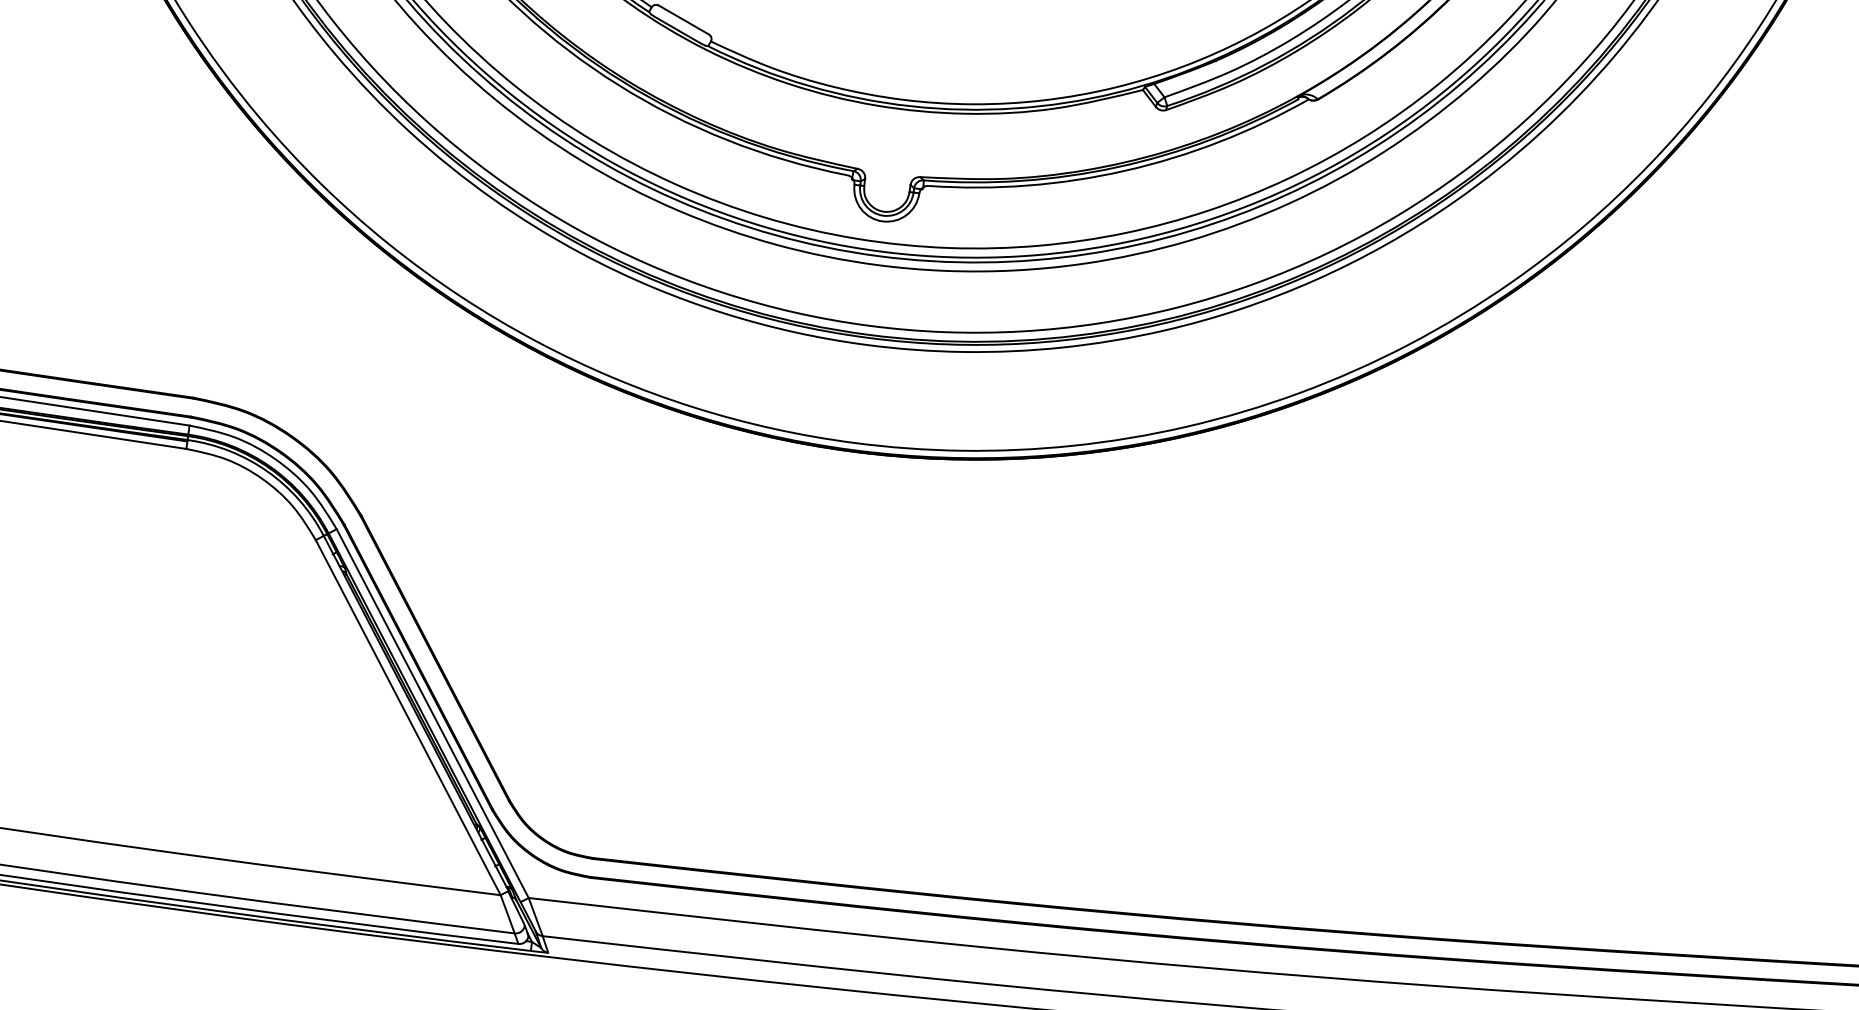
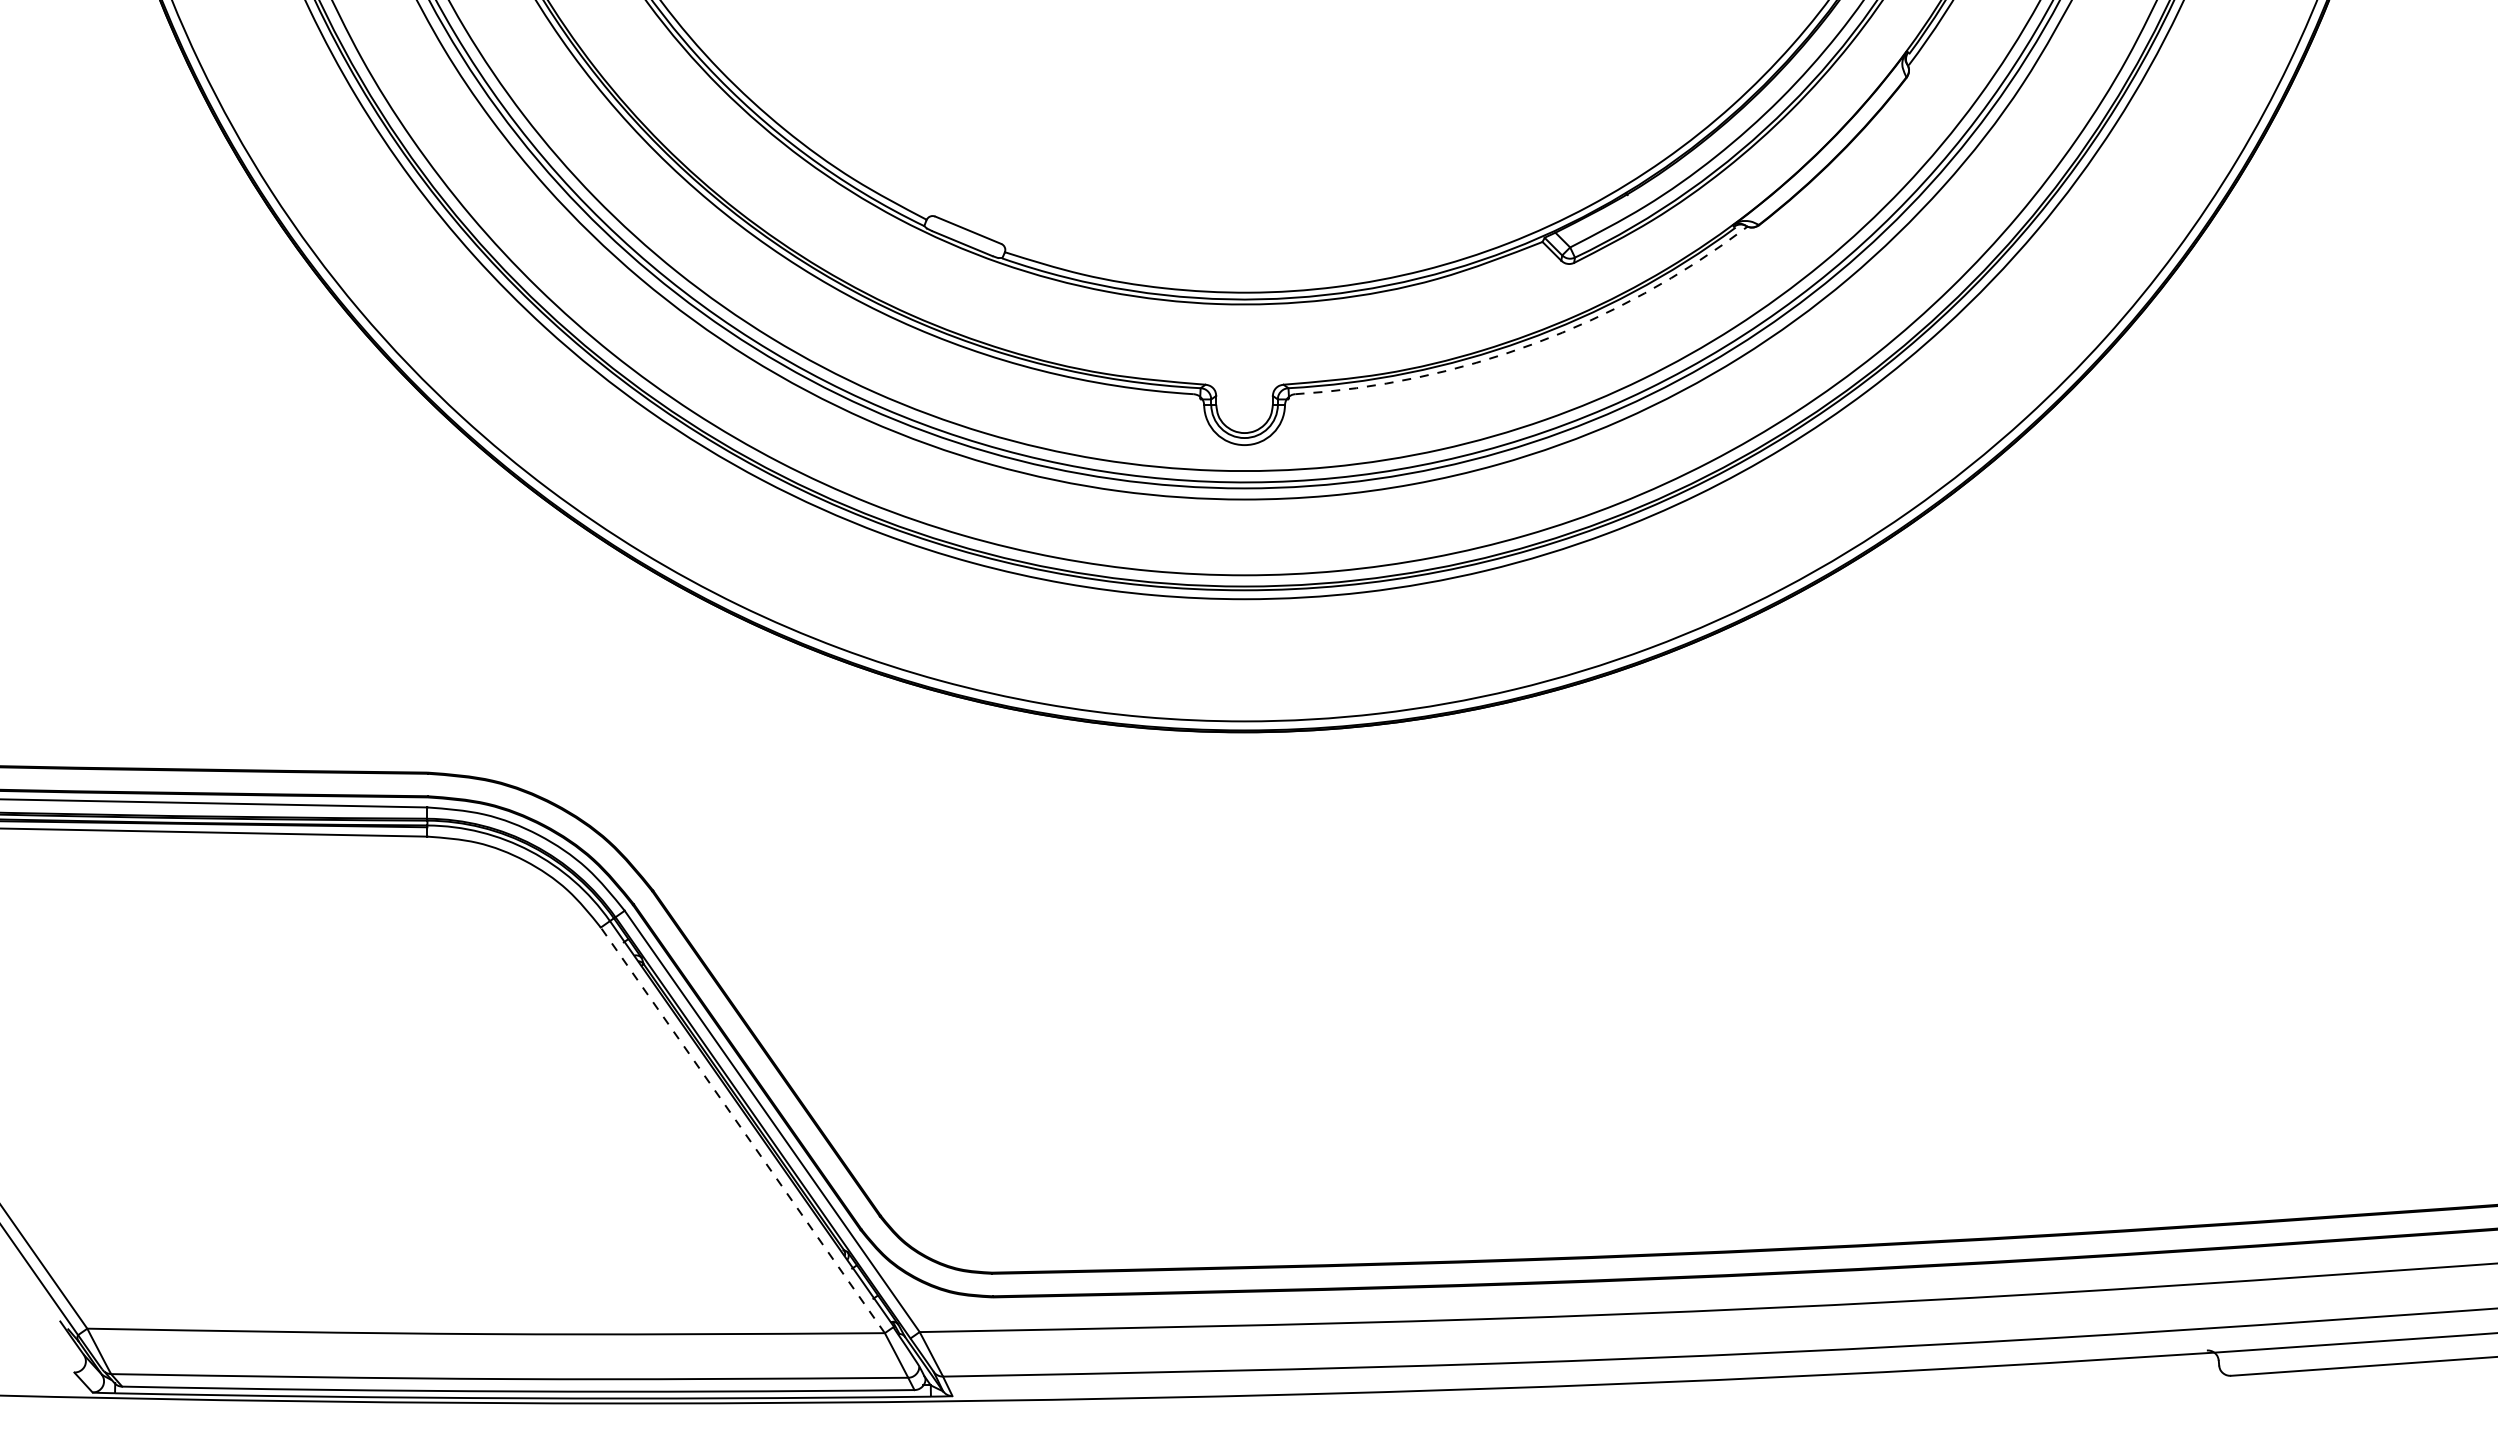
arc: (1124, 170) -> (1533, 343), solid -> dashed
line: (407, 717) -> (742, 1130), solid -> dashed

